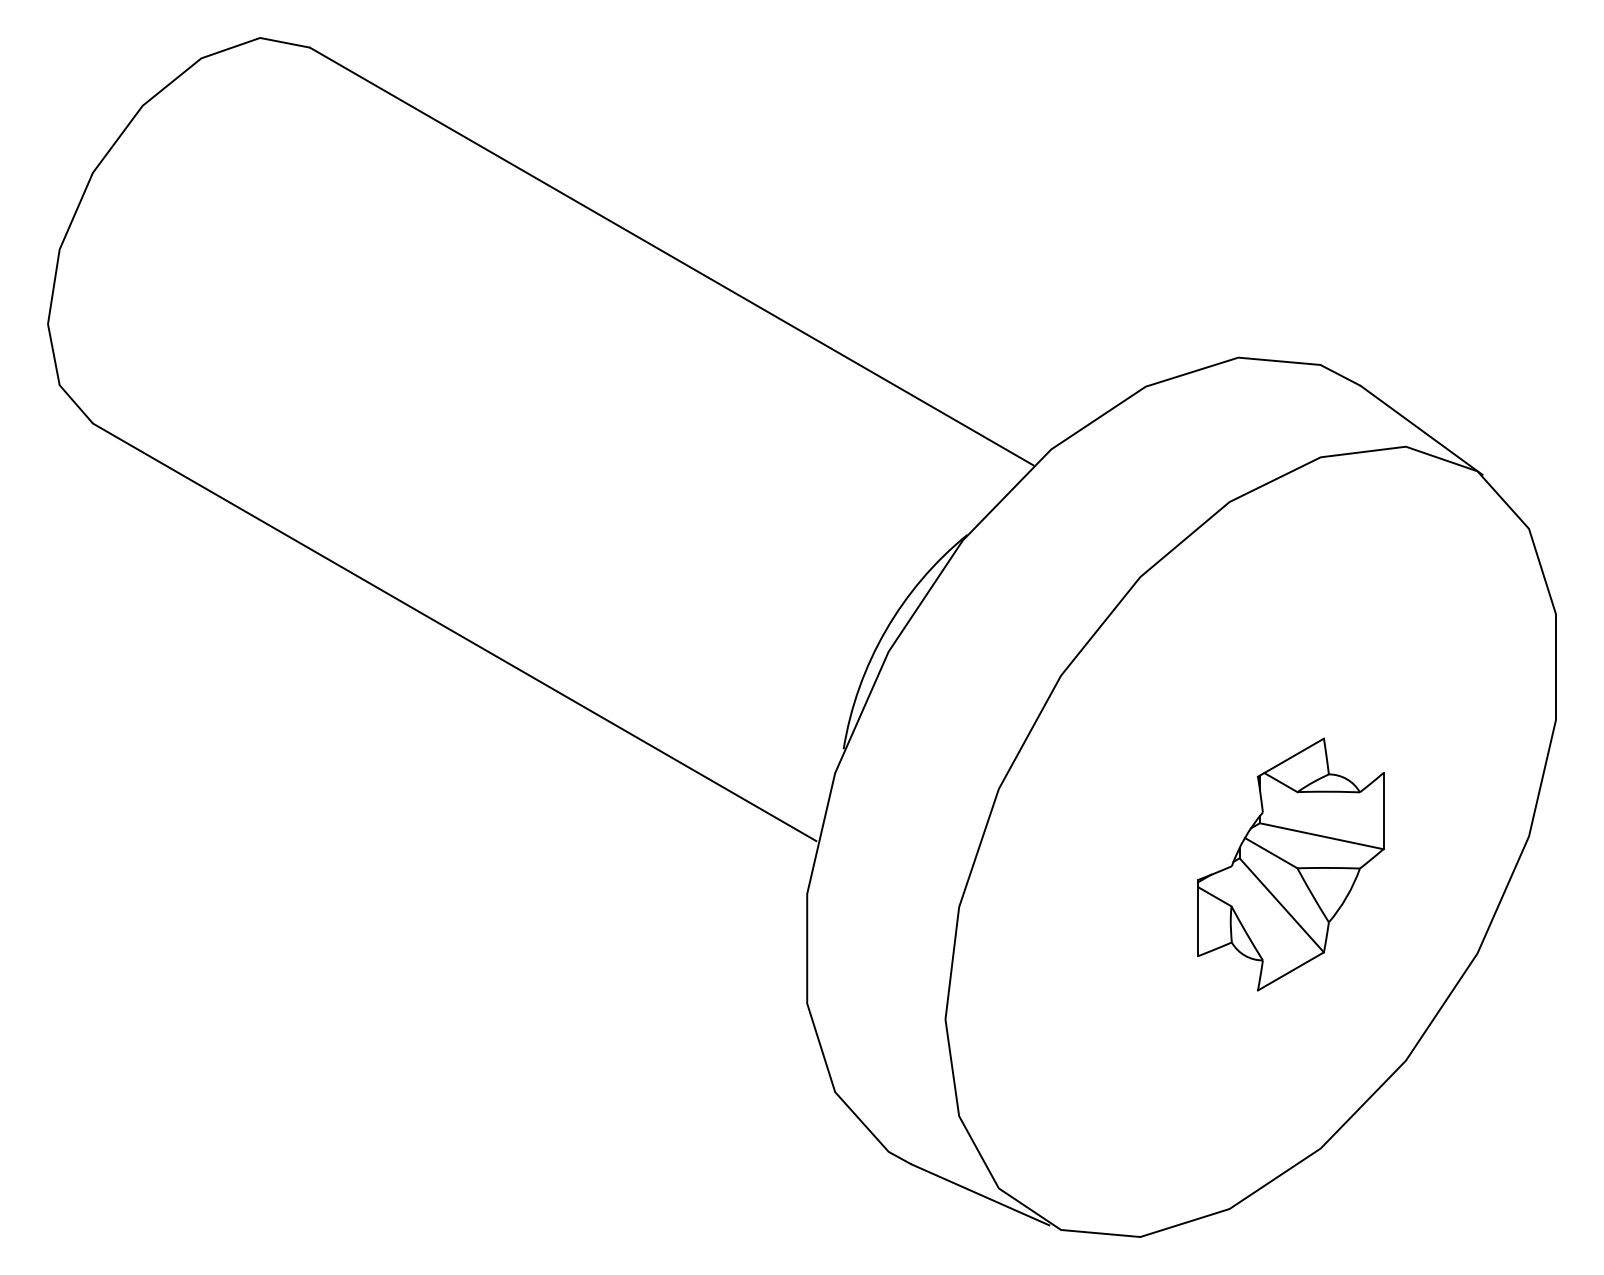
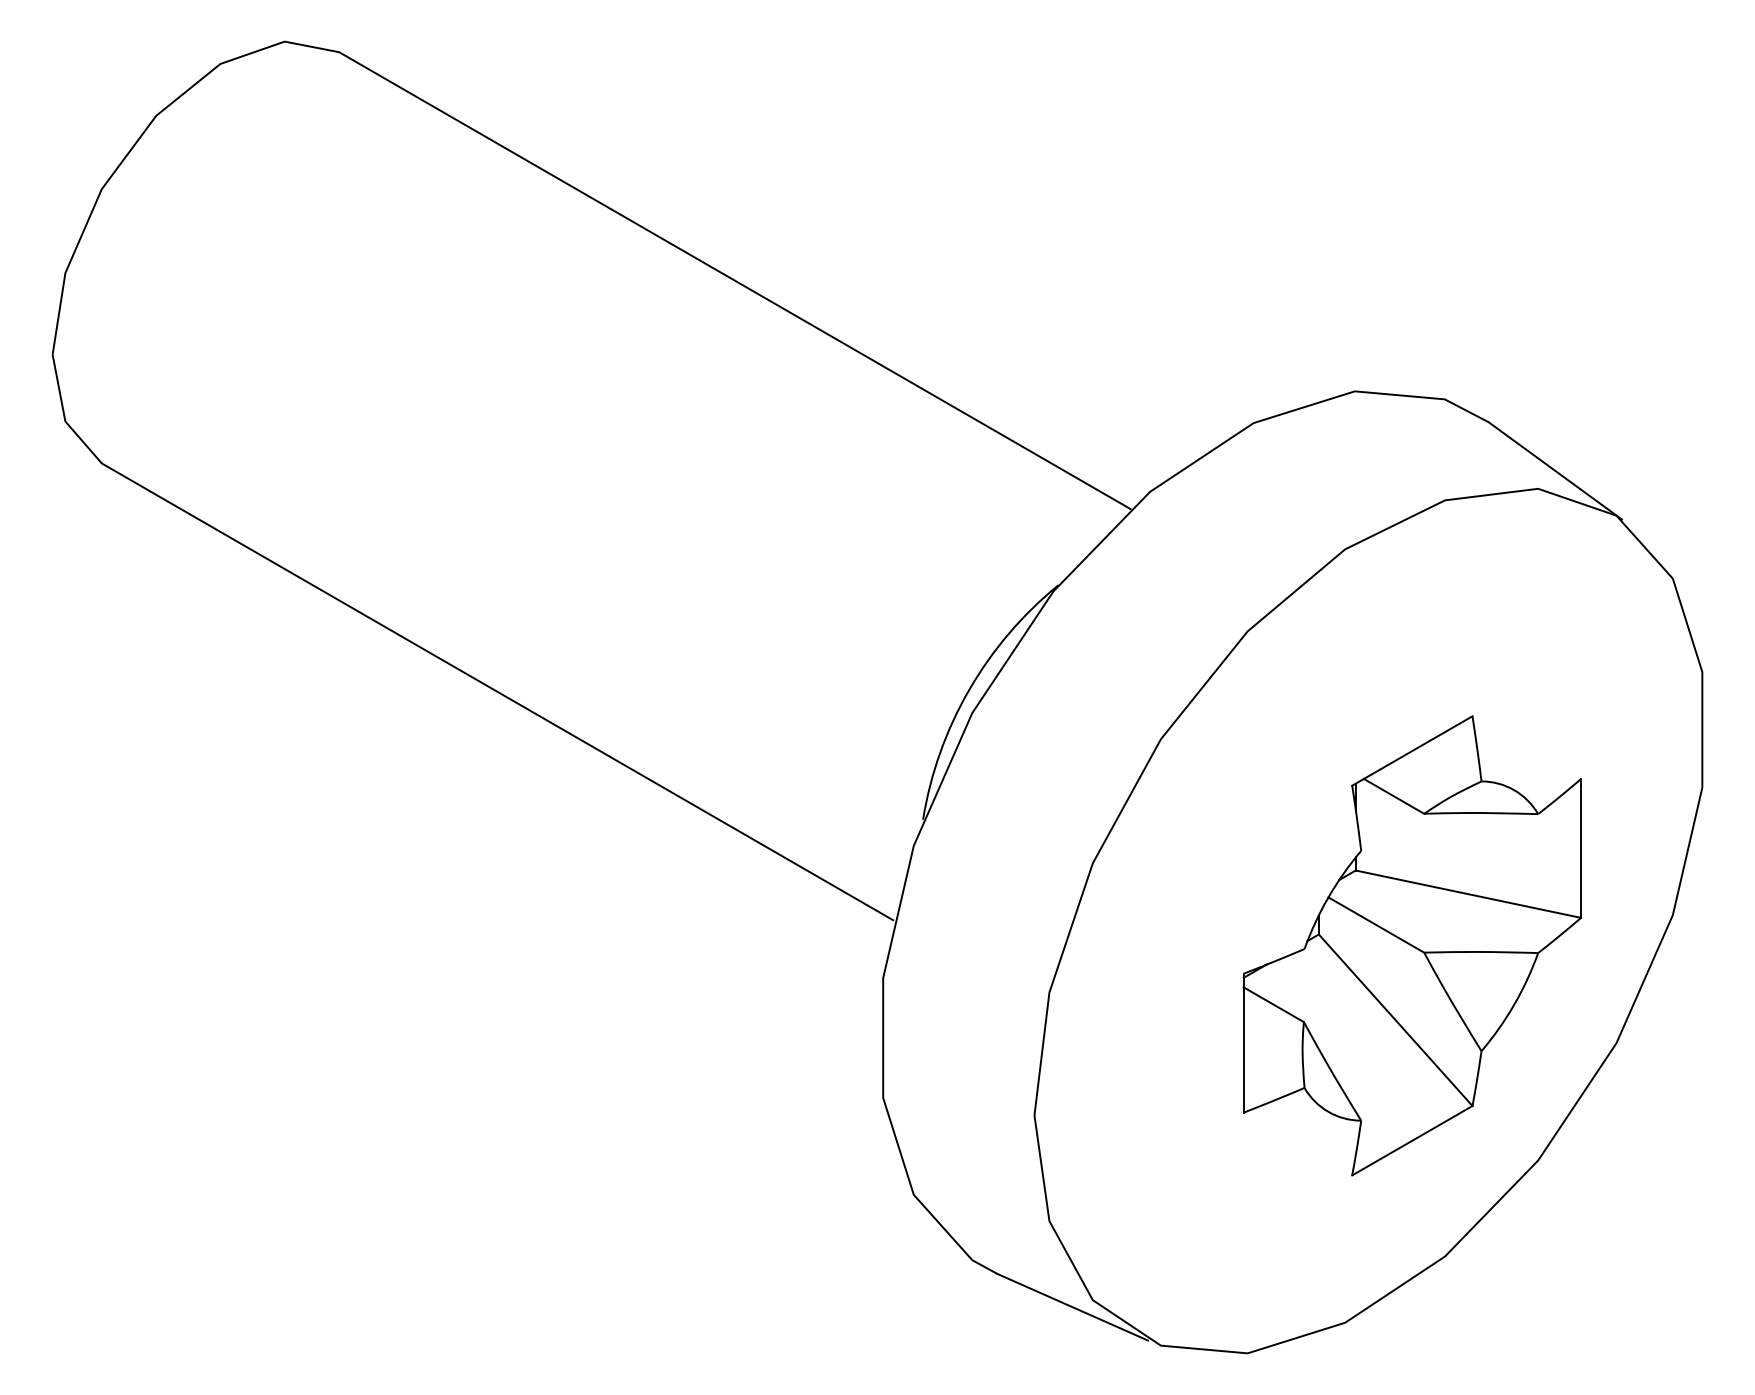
part: (1291, 864) -> (1412, 945), size x1.67

